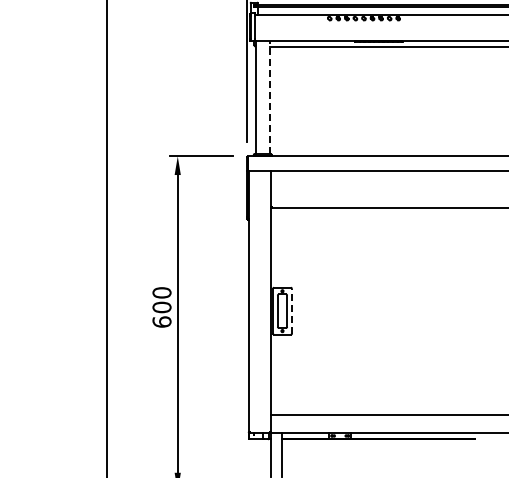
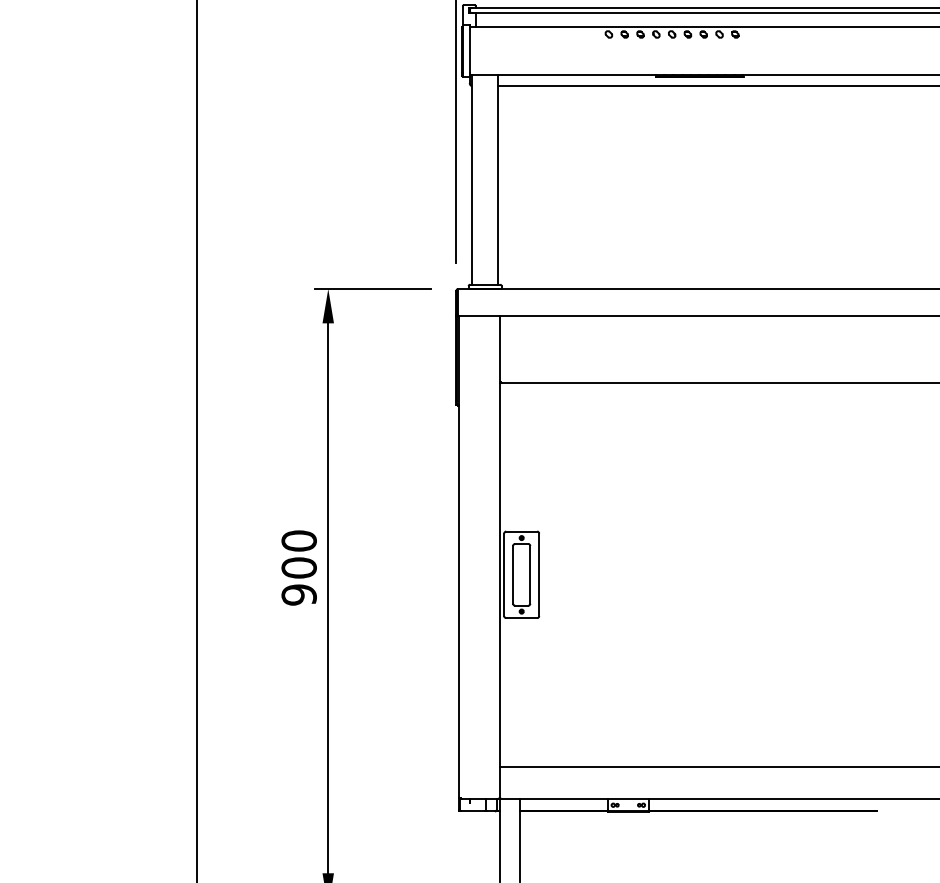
line: (269, 97) -> (497, 180), dashed -> solid
line: (291, 310) -> (538, 573), dashed -> solid
text: (161, 321) -> (298, 593), 600 -> 900

